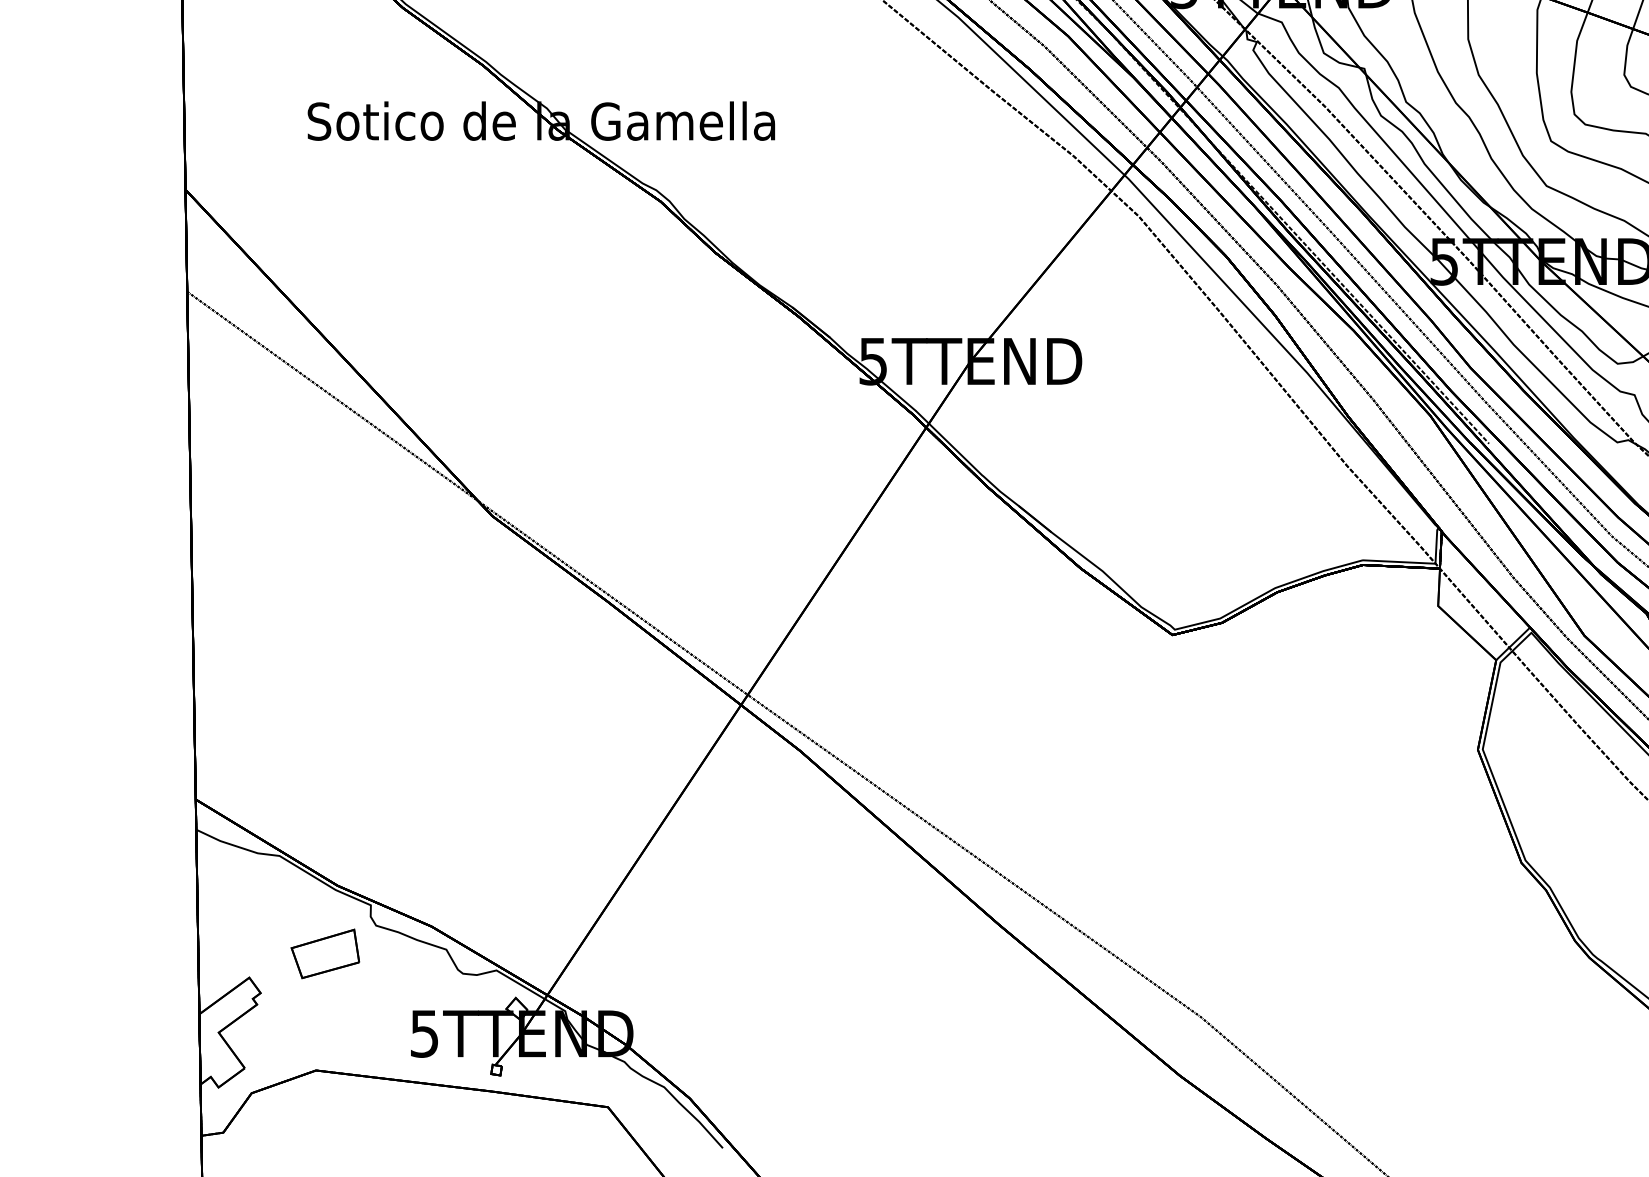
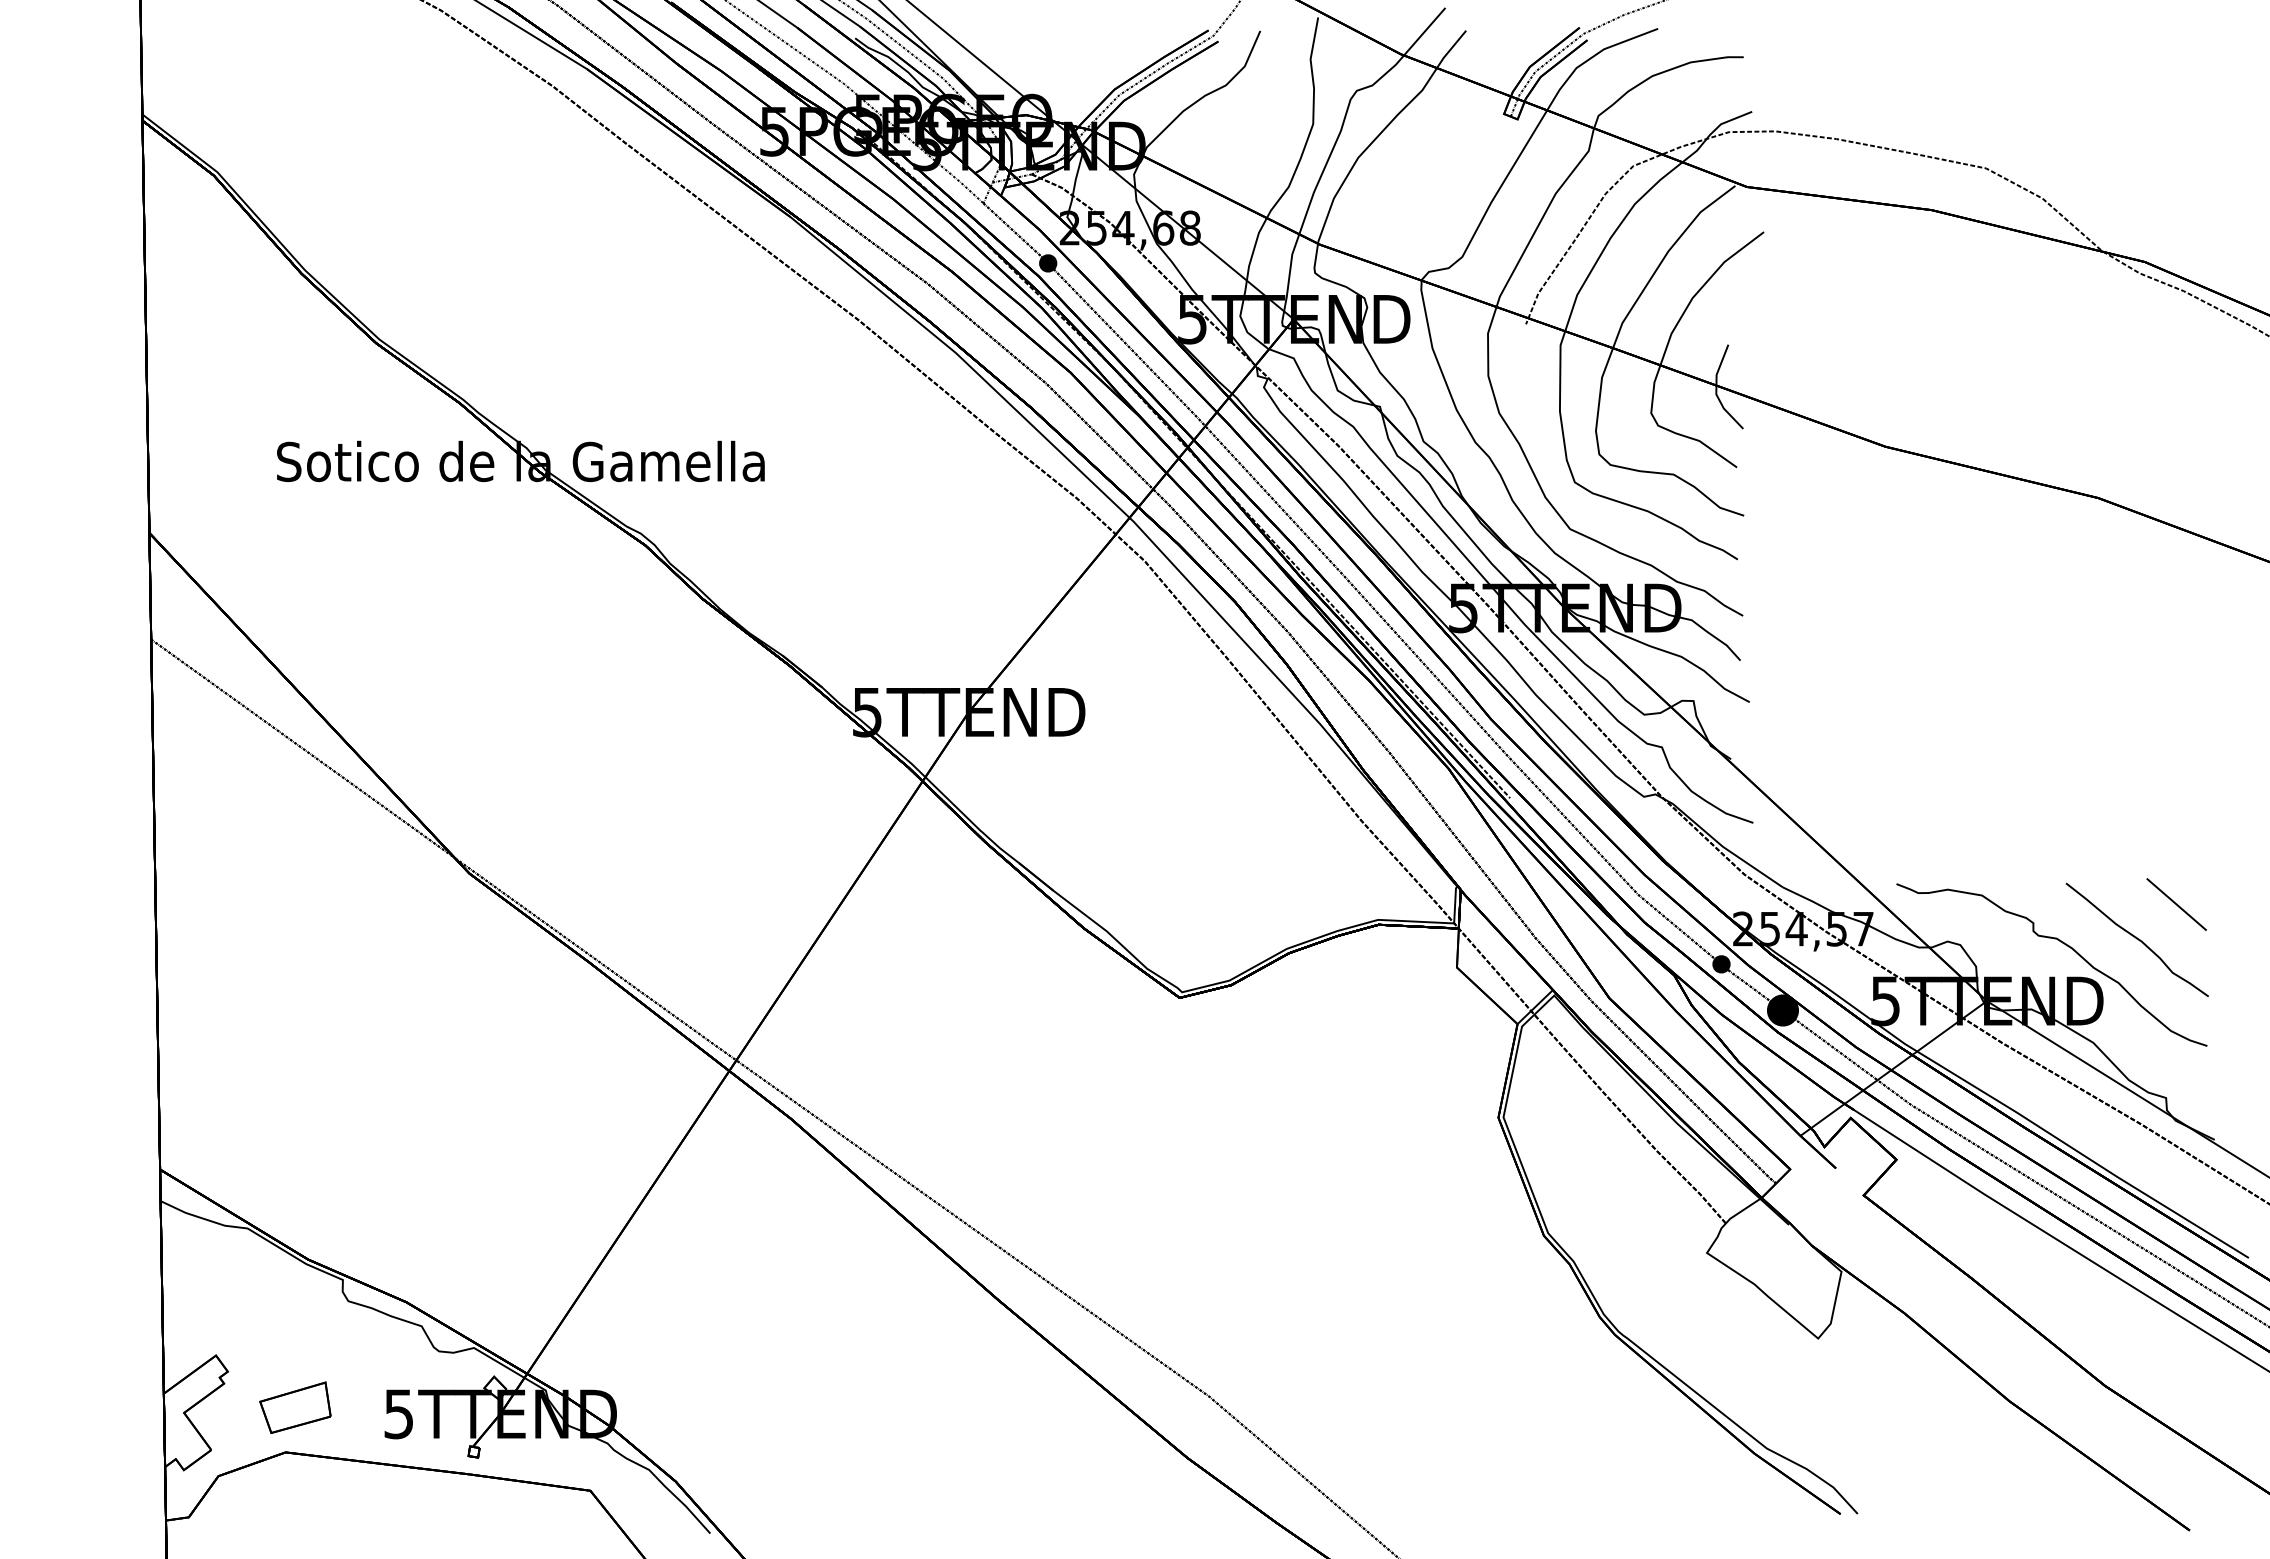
part: (325, 953) -> (295, 1407), moved

